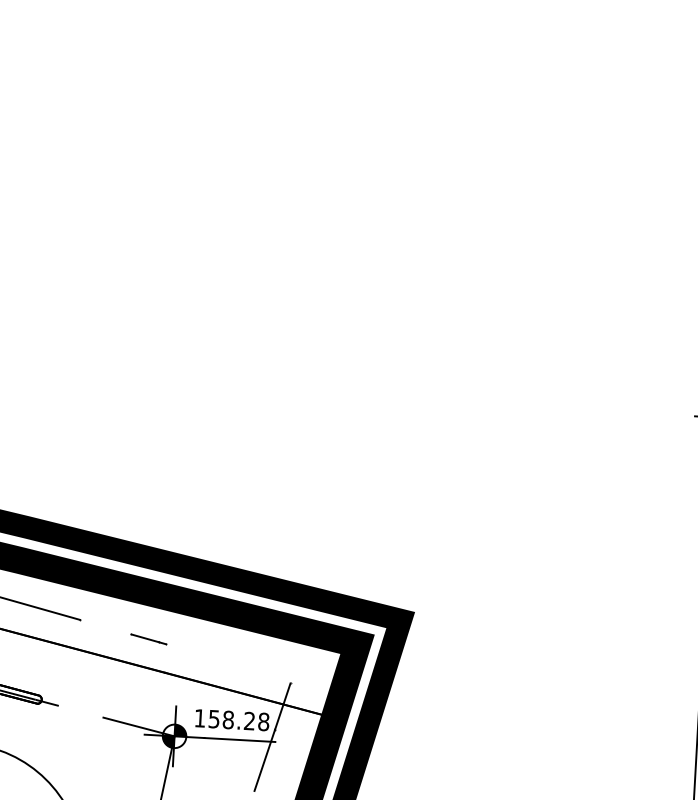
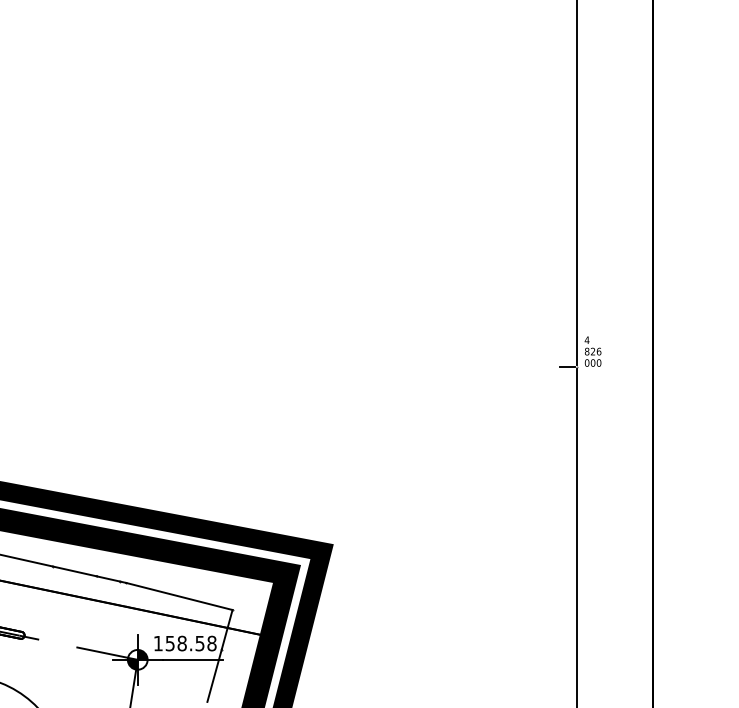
line: (105, 627) -> (74, 571), added
line: (228, 663) -> (179, 596), added
text: (249, 721) -> (199, 643), 158.28 -> 158.58

